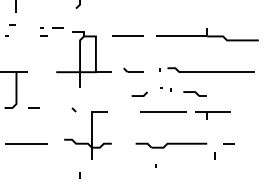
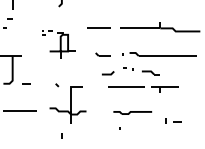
part: (75, 57) -> (58, 44), size x0.6
line: (229, 142) -> (177, 121), moved
part: (171, 145) -> (132, 112), size x0.7

